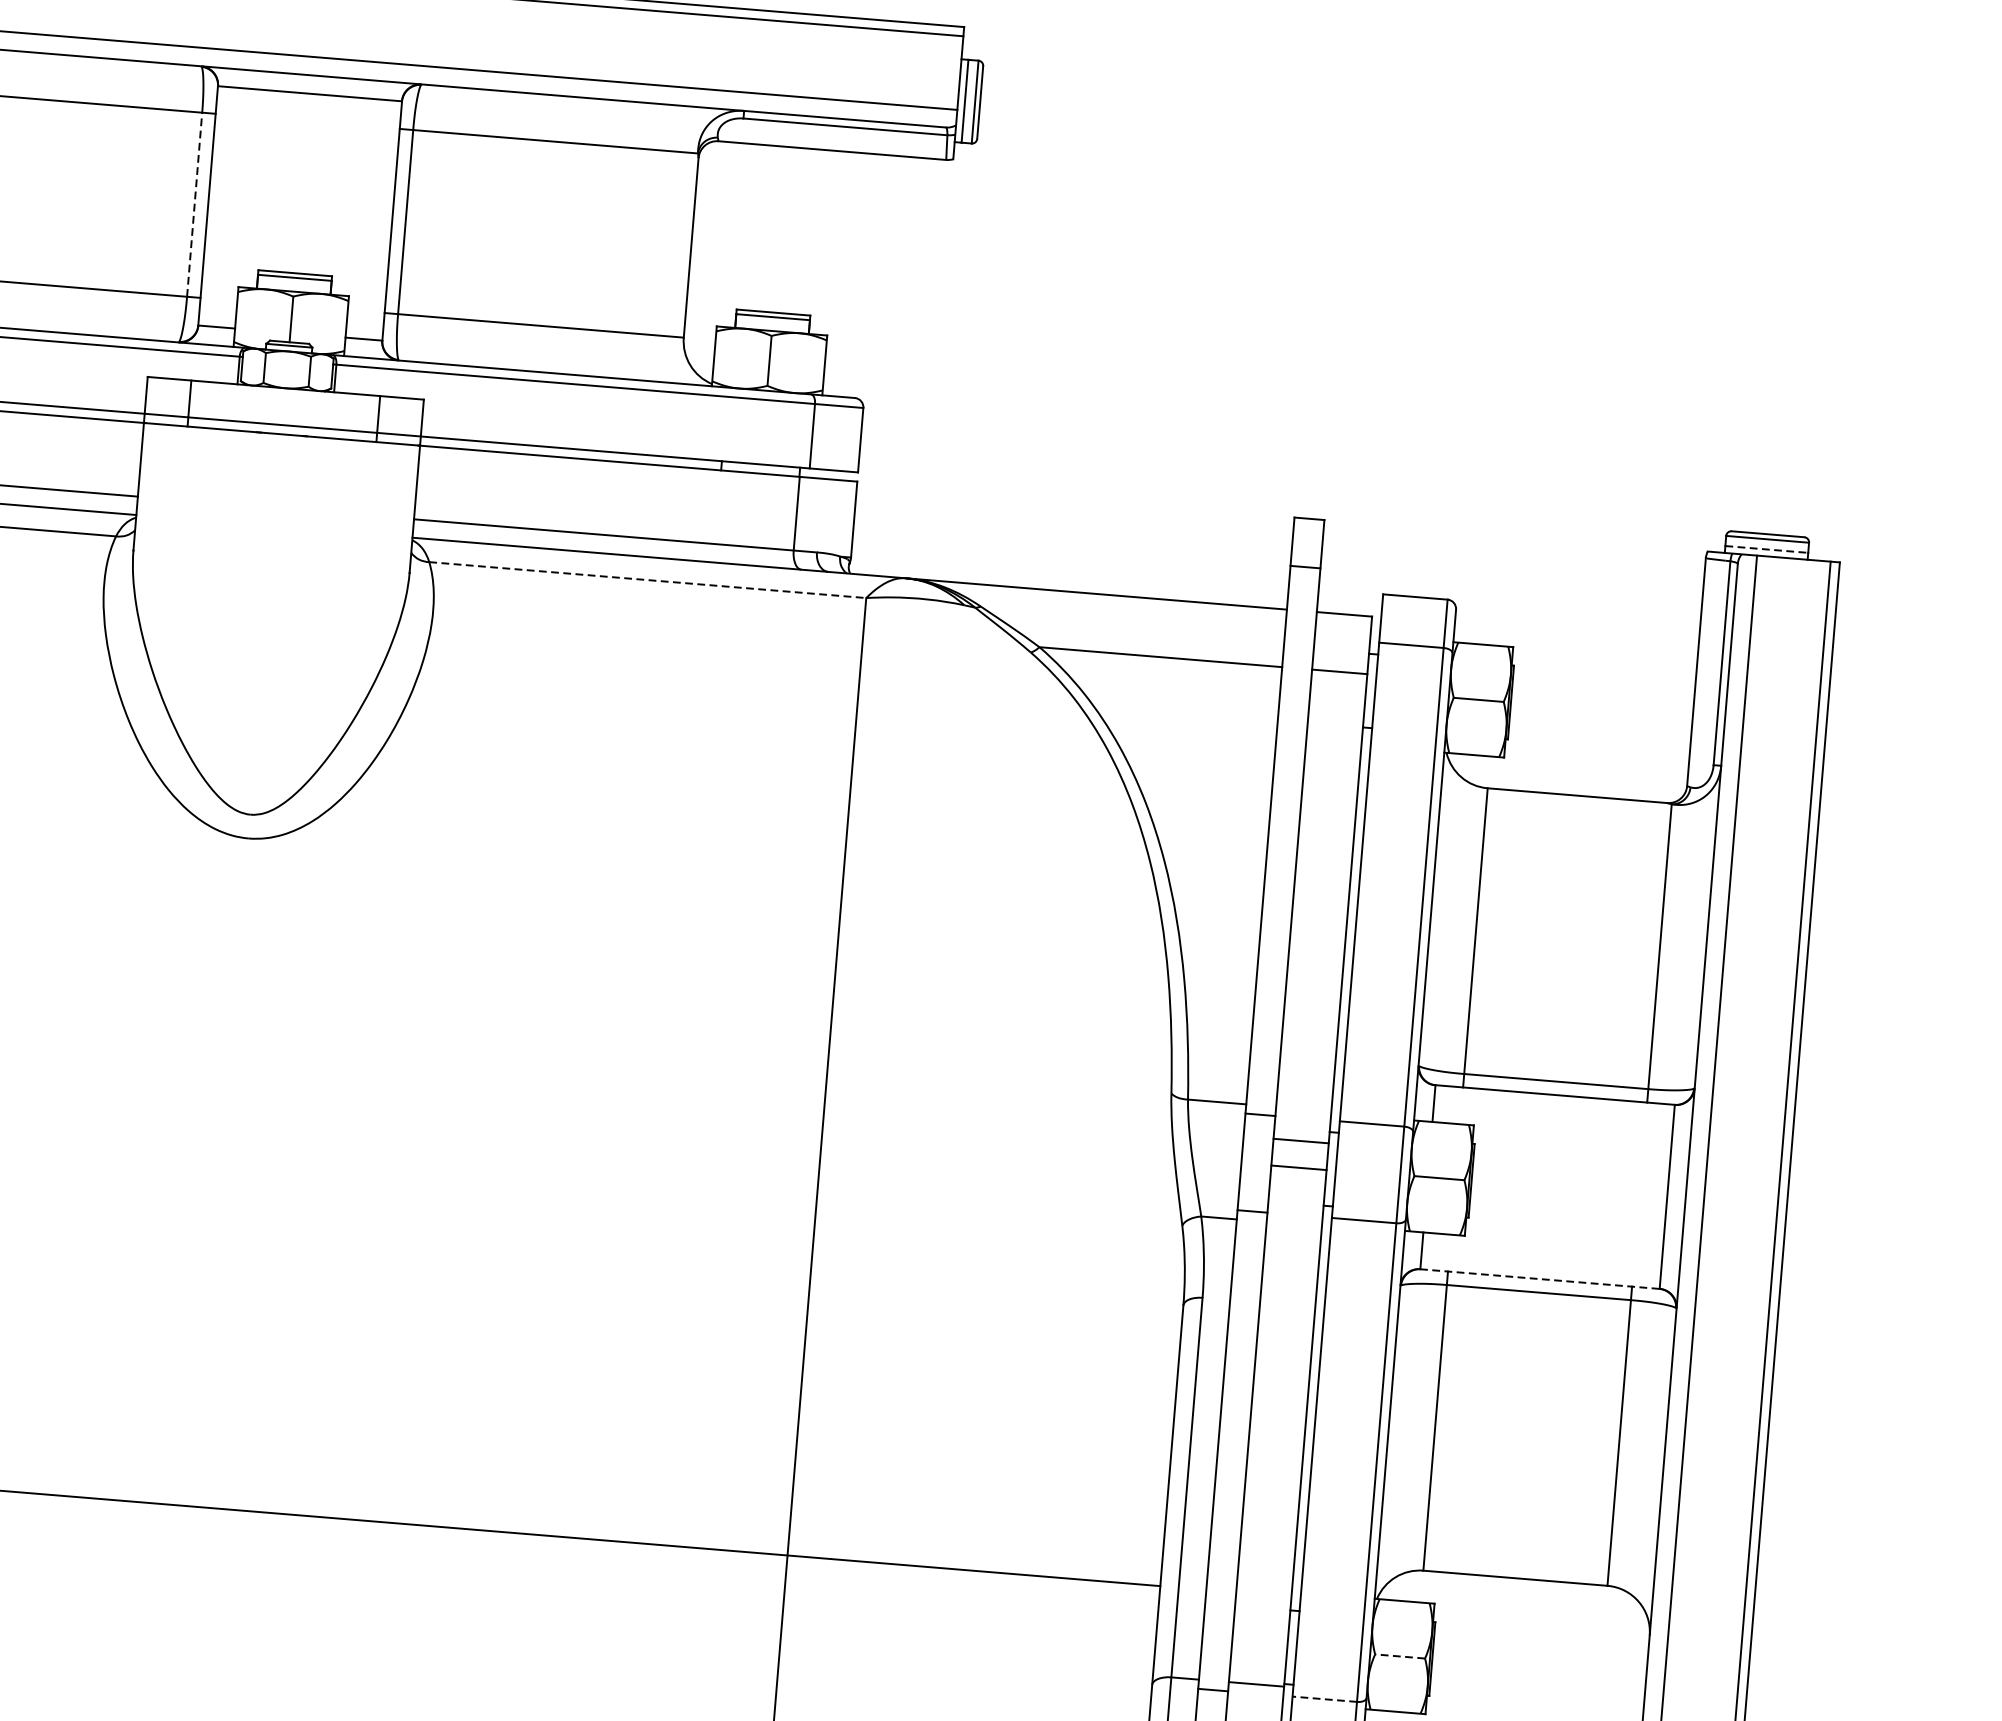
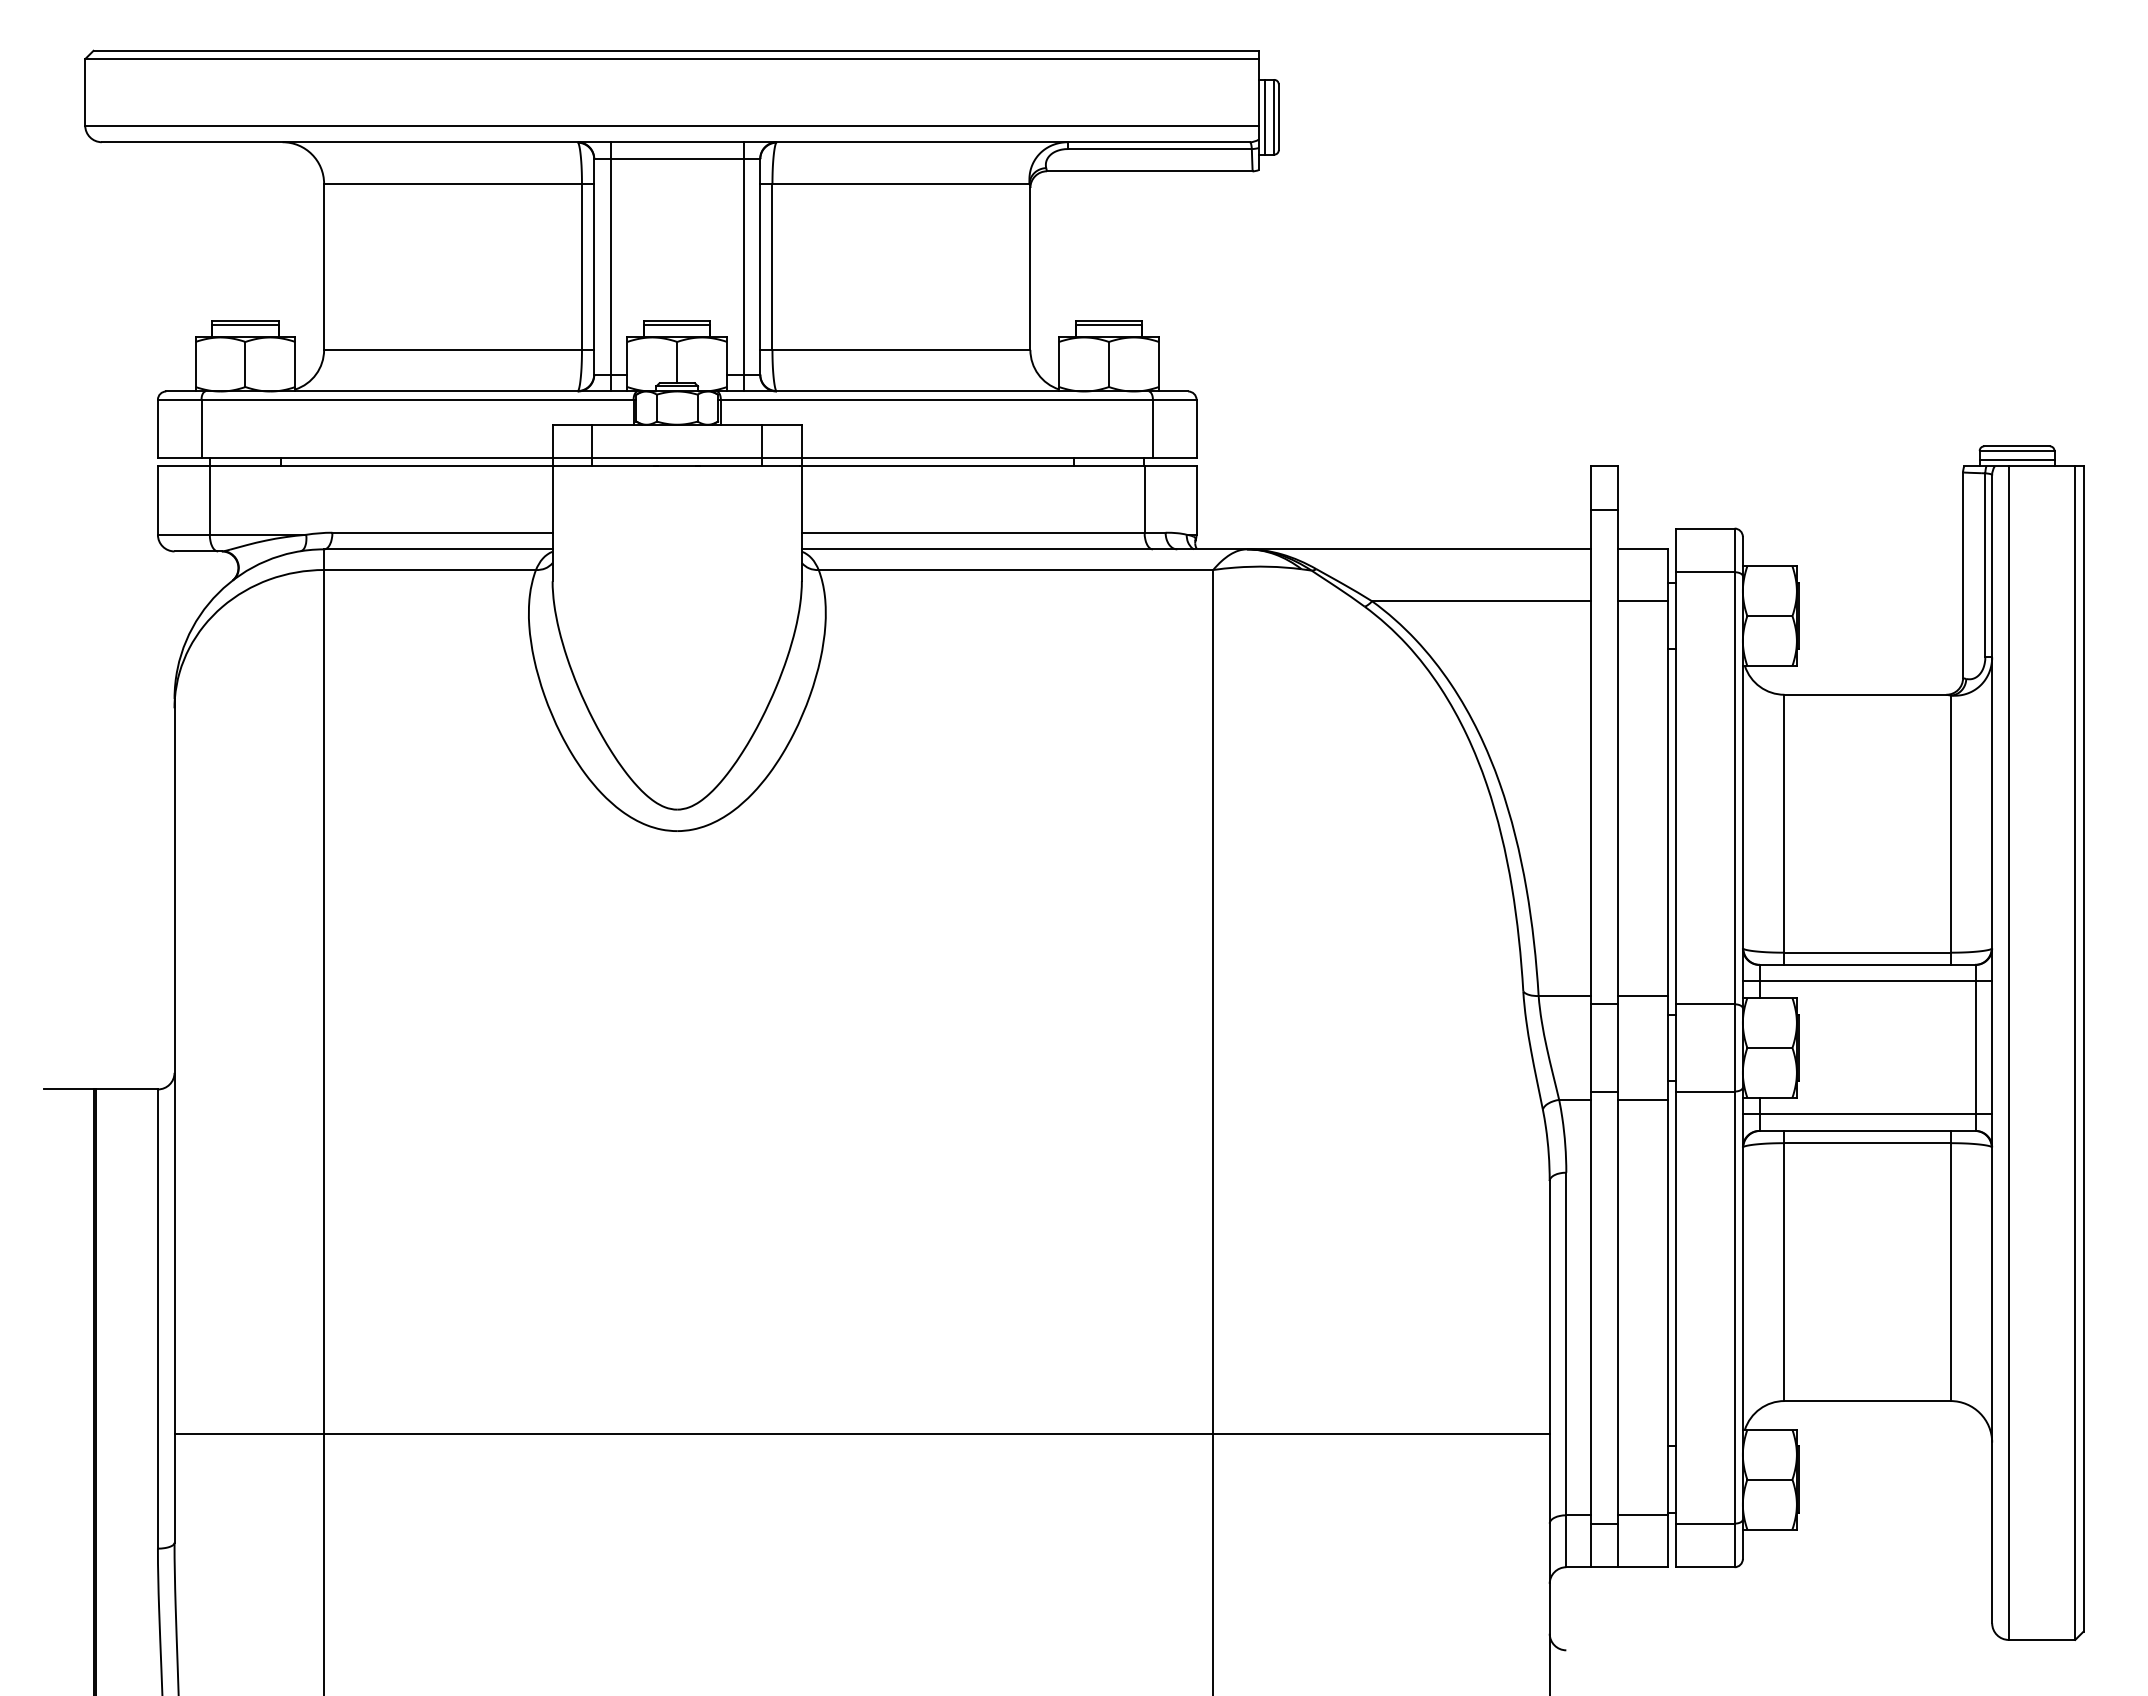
line: (194, 204) -> (581, 266), dashed -> solid
line: (226, 206) -> (610, 266), added
line: (373, 219) -> (743, 266), added
line: (1767, 549) -> (2017, 460), dashed -> solid
line: (648, 580) -> (1016, 570), dashed -> solid
line: (1553, 1113) -> (1867, 981), added
line: (1301, 1140) -> (1643, 1099), moved
line: (1299, 1167) -> (1643, 995), moved
line: (1541, 1260) -> (1867, 1114), added
line: (1539, 1279) -> (1867, 1131), dashed -> solid
line: (1399, 1656) -> (1769, 1479), dashed -> solid
line: (1324, 1699) -> (1705, 1523), dashed -> solid

